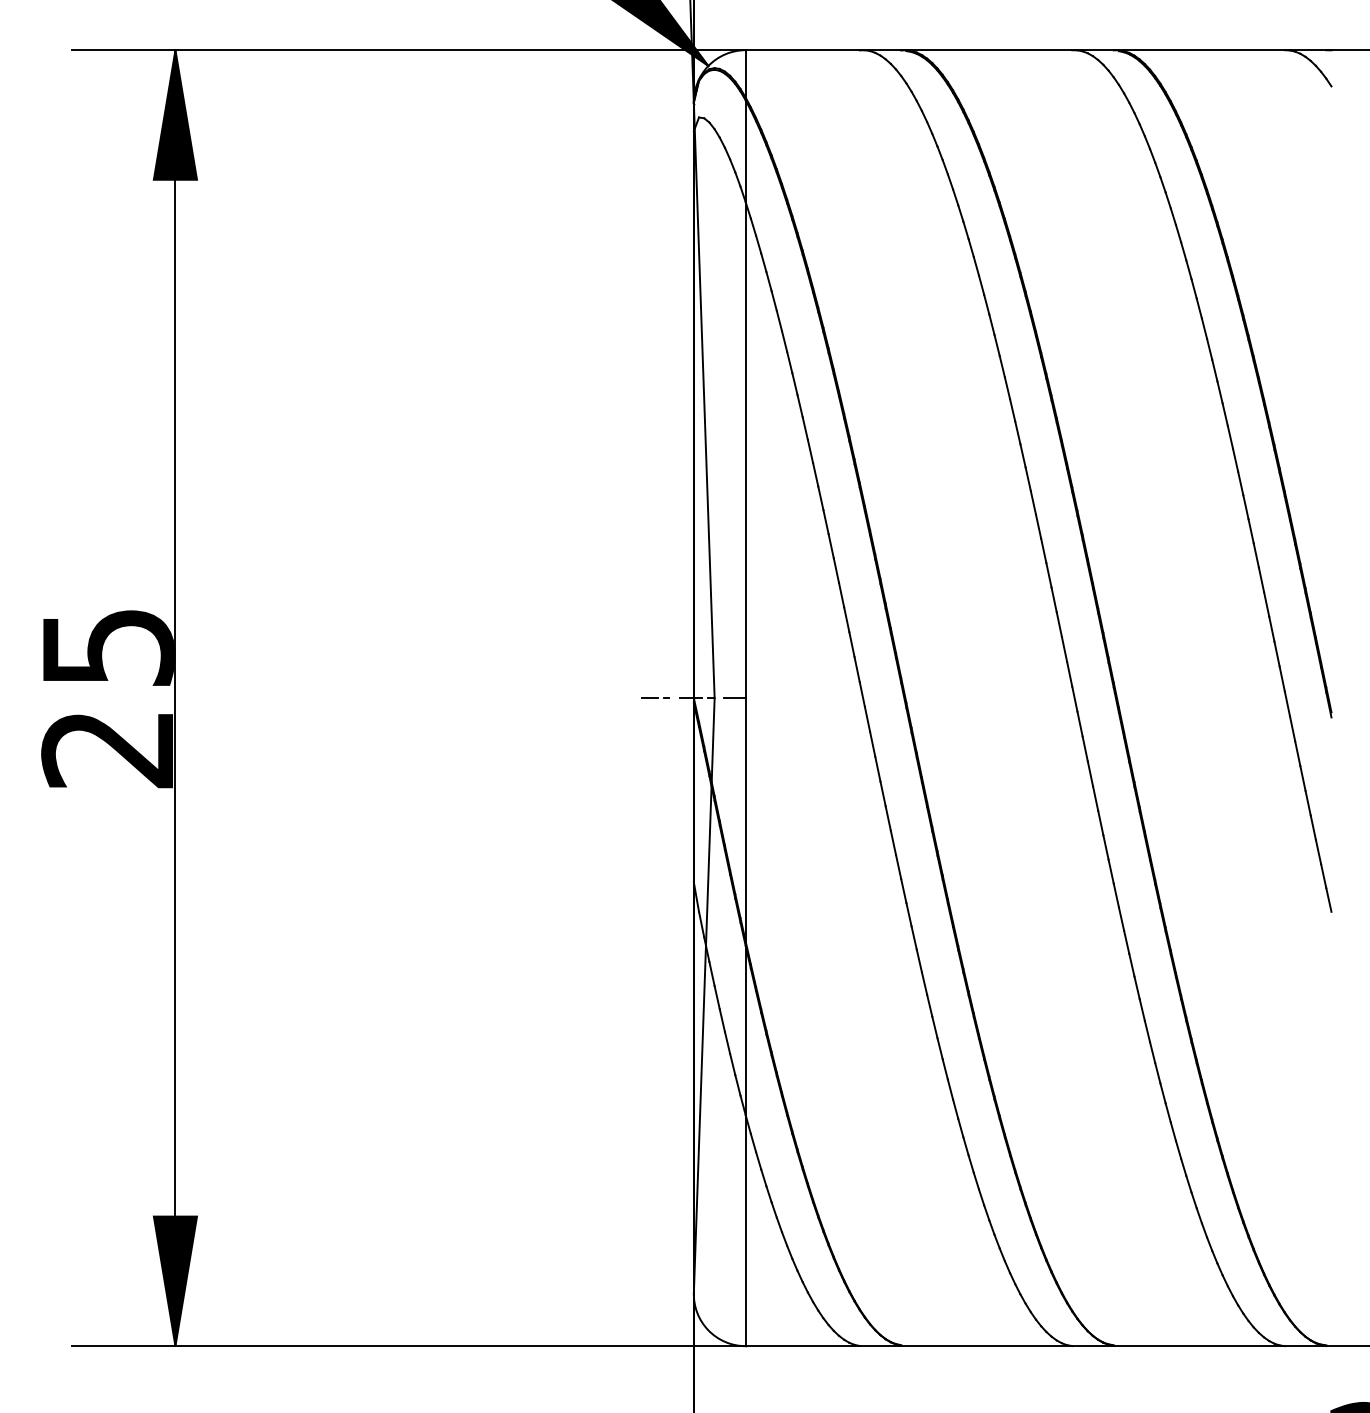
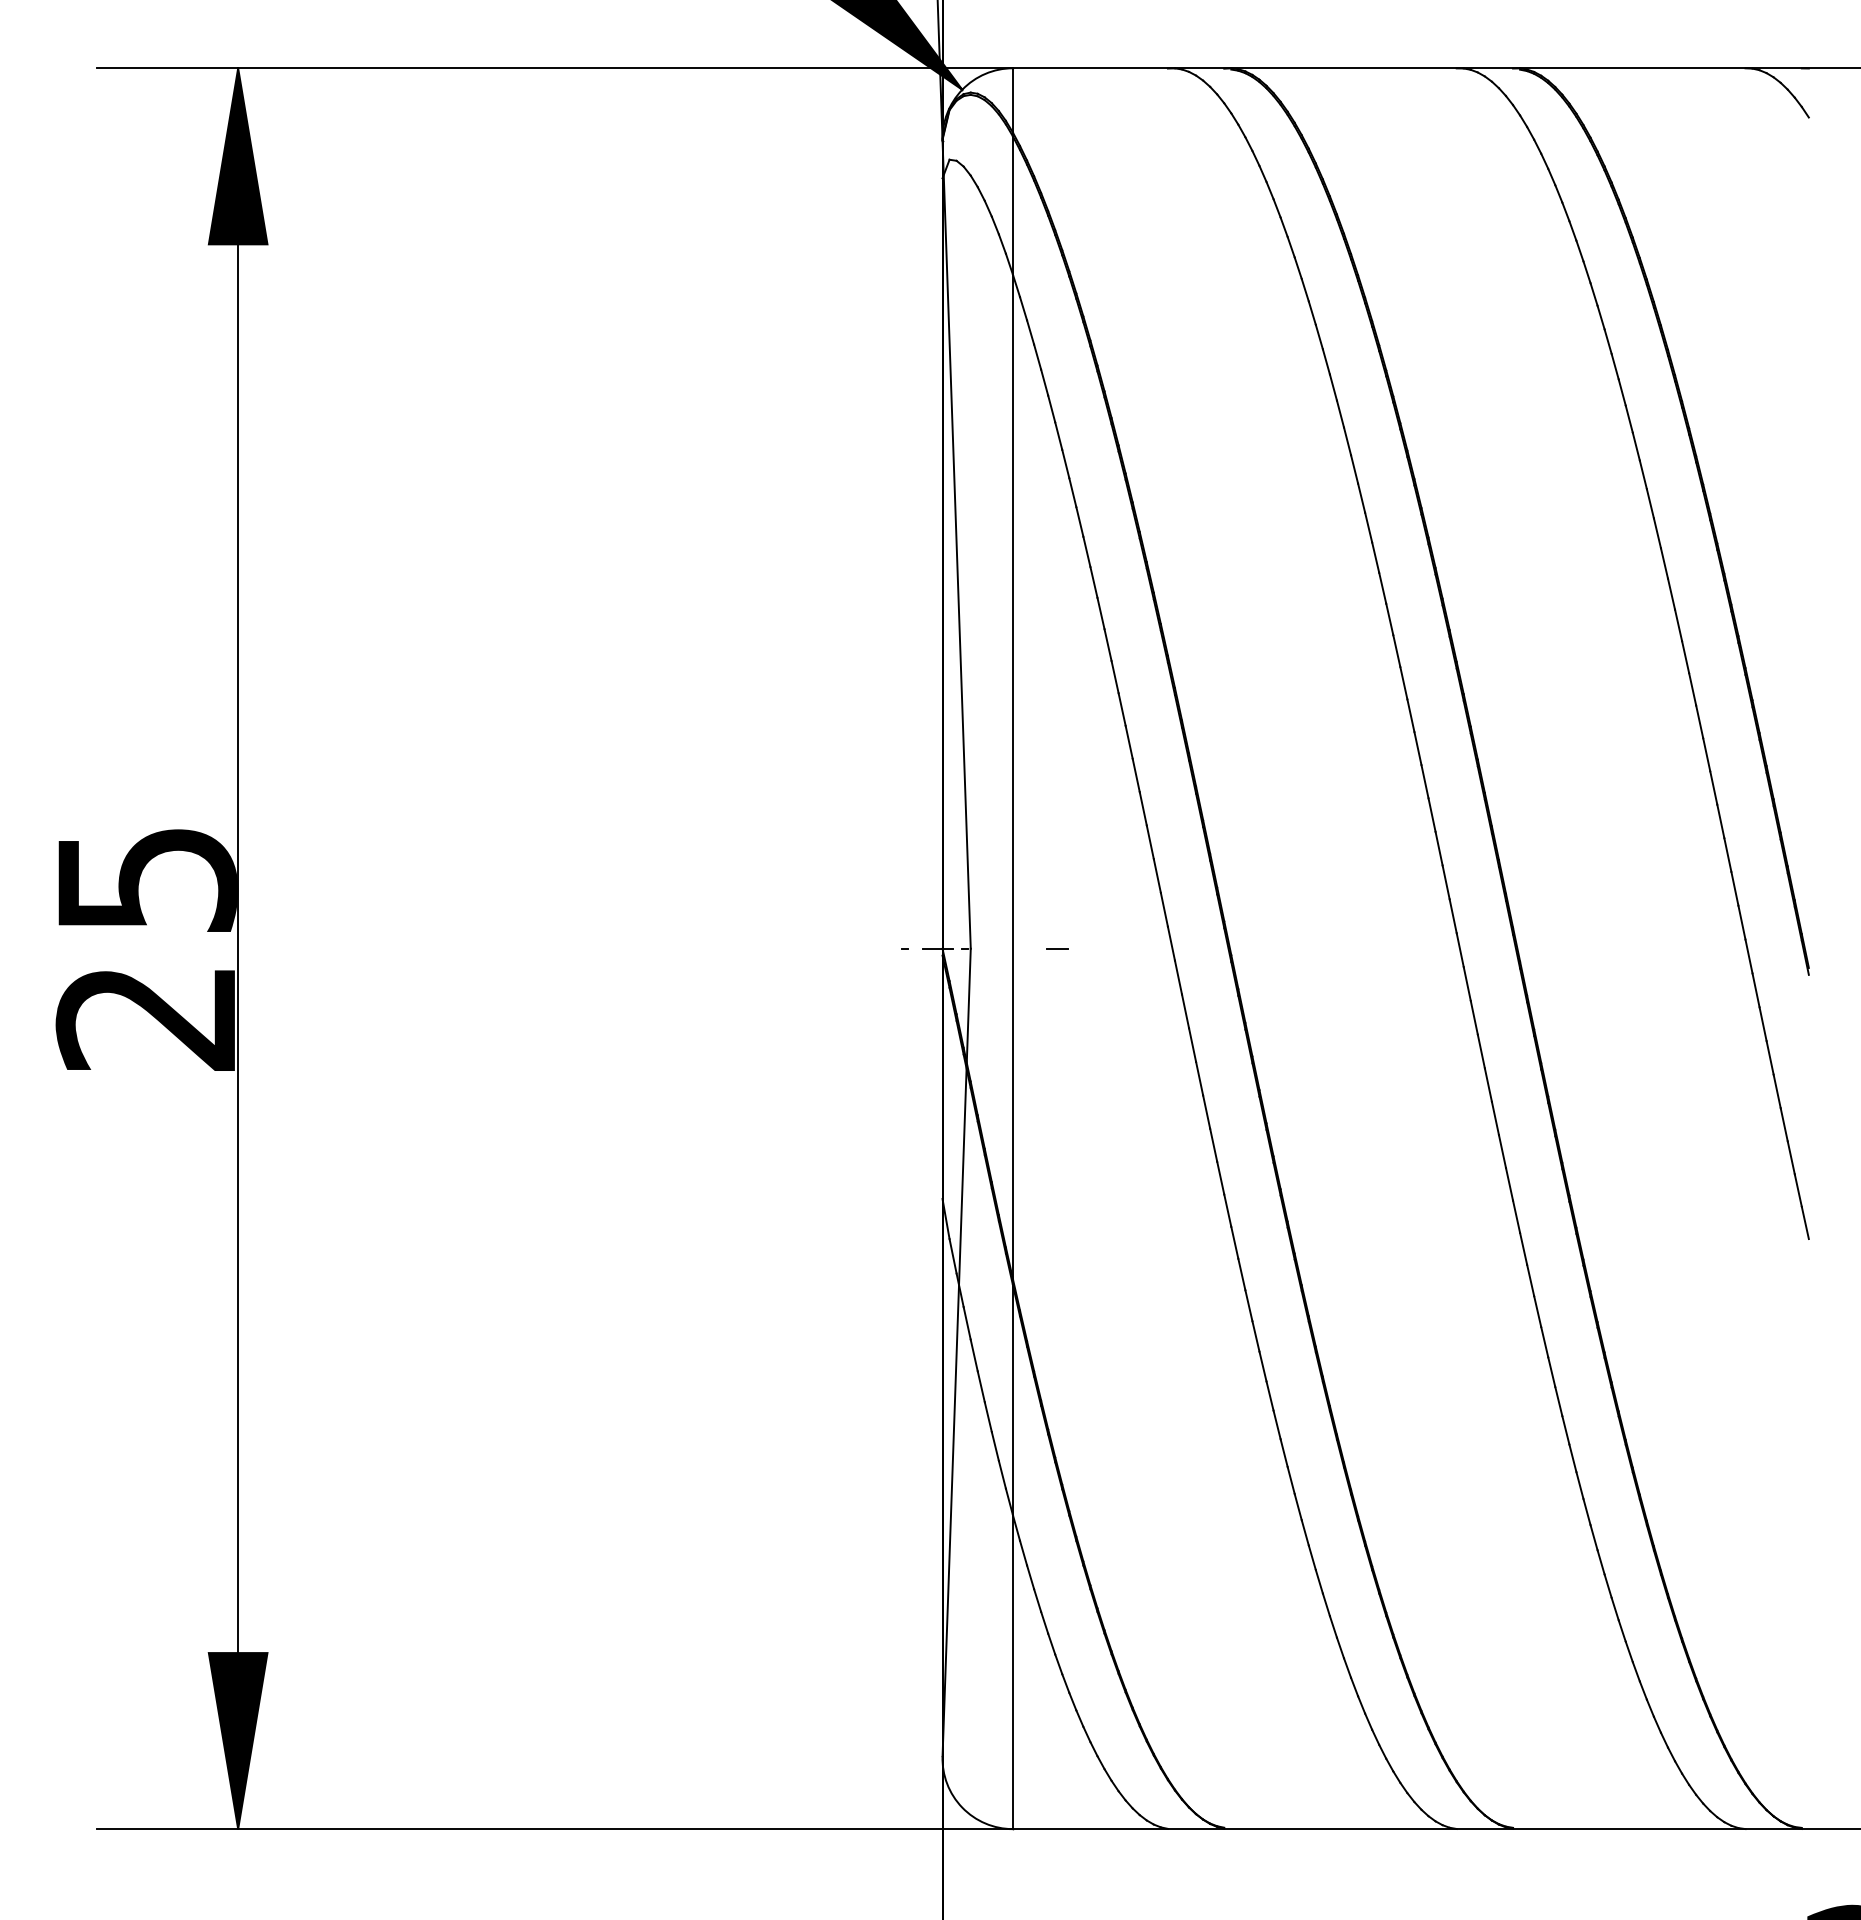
line: (649, 698) -> (1057, 948), moved
line: (734, 698) -> (997, 948), removed

